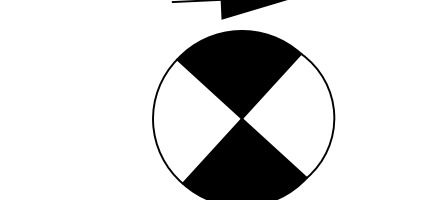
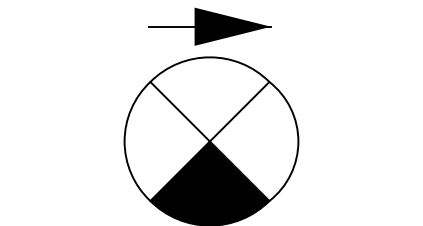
fill: (239, 74) -> (209, 99), removed

